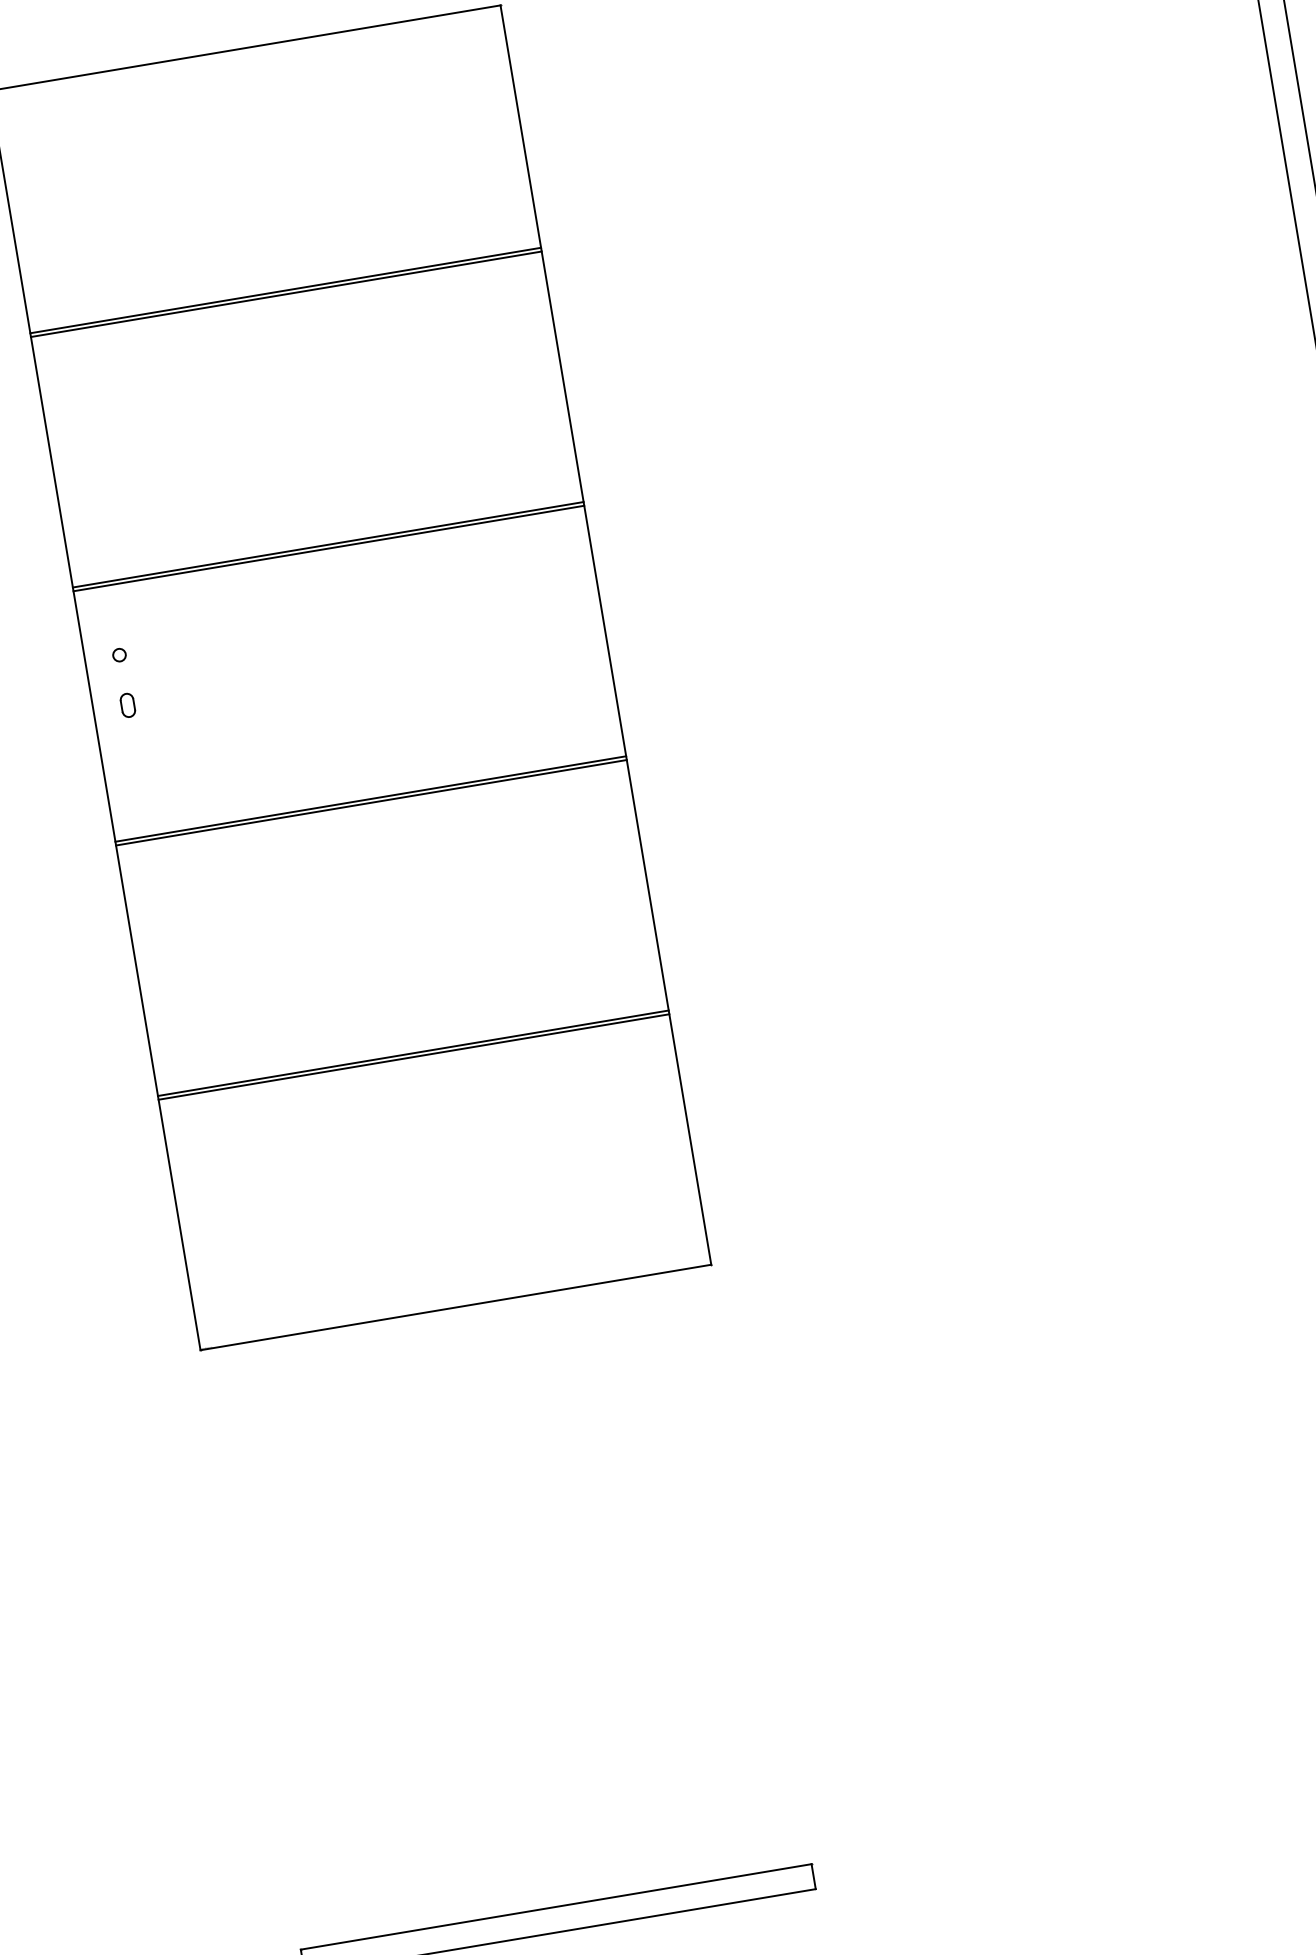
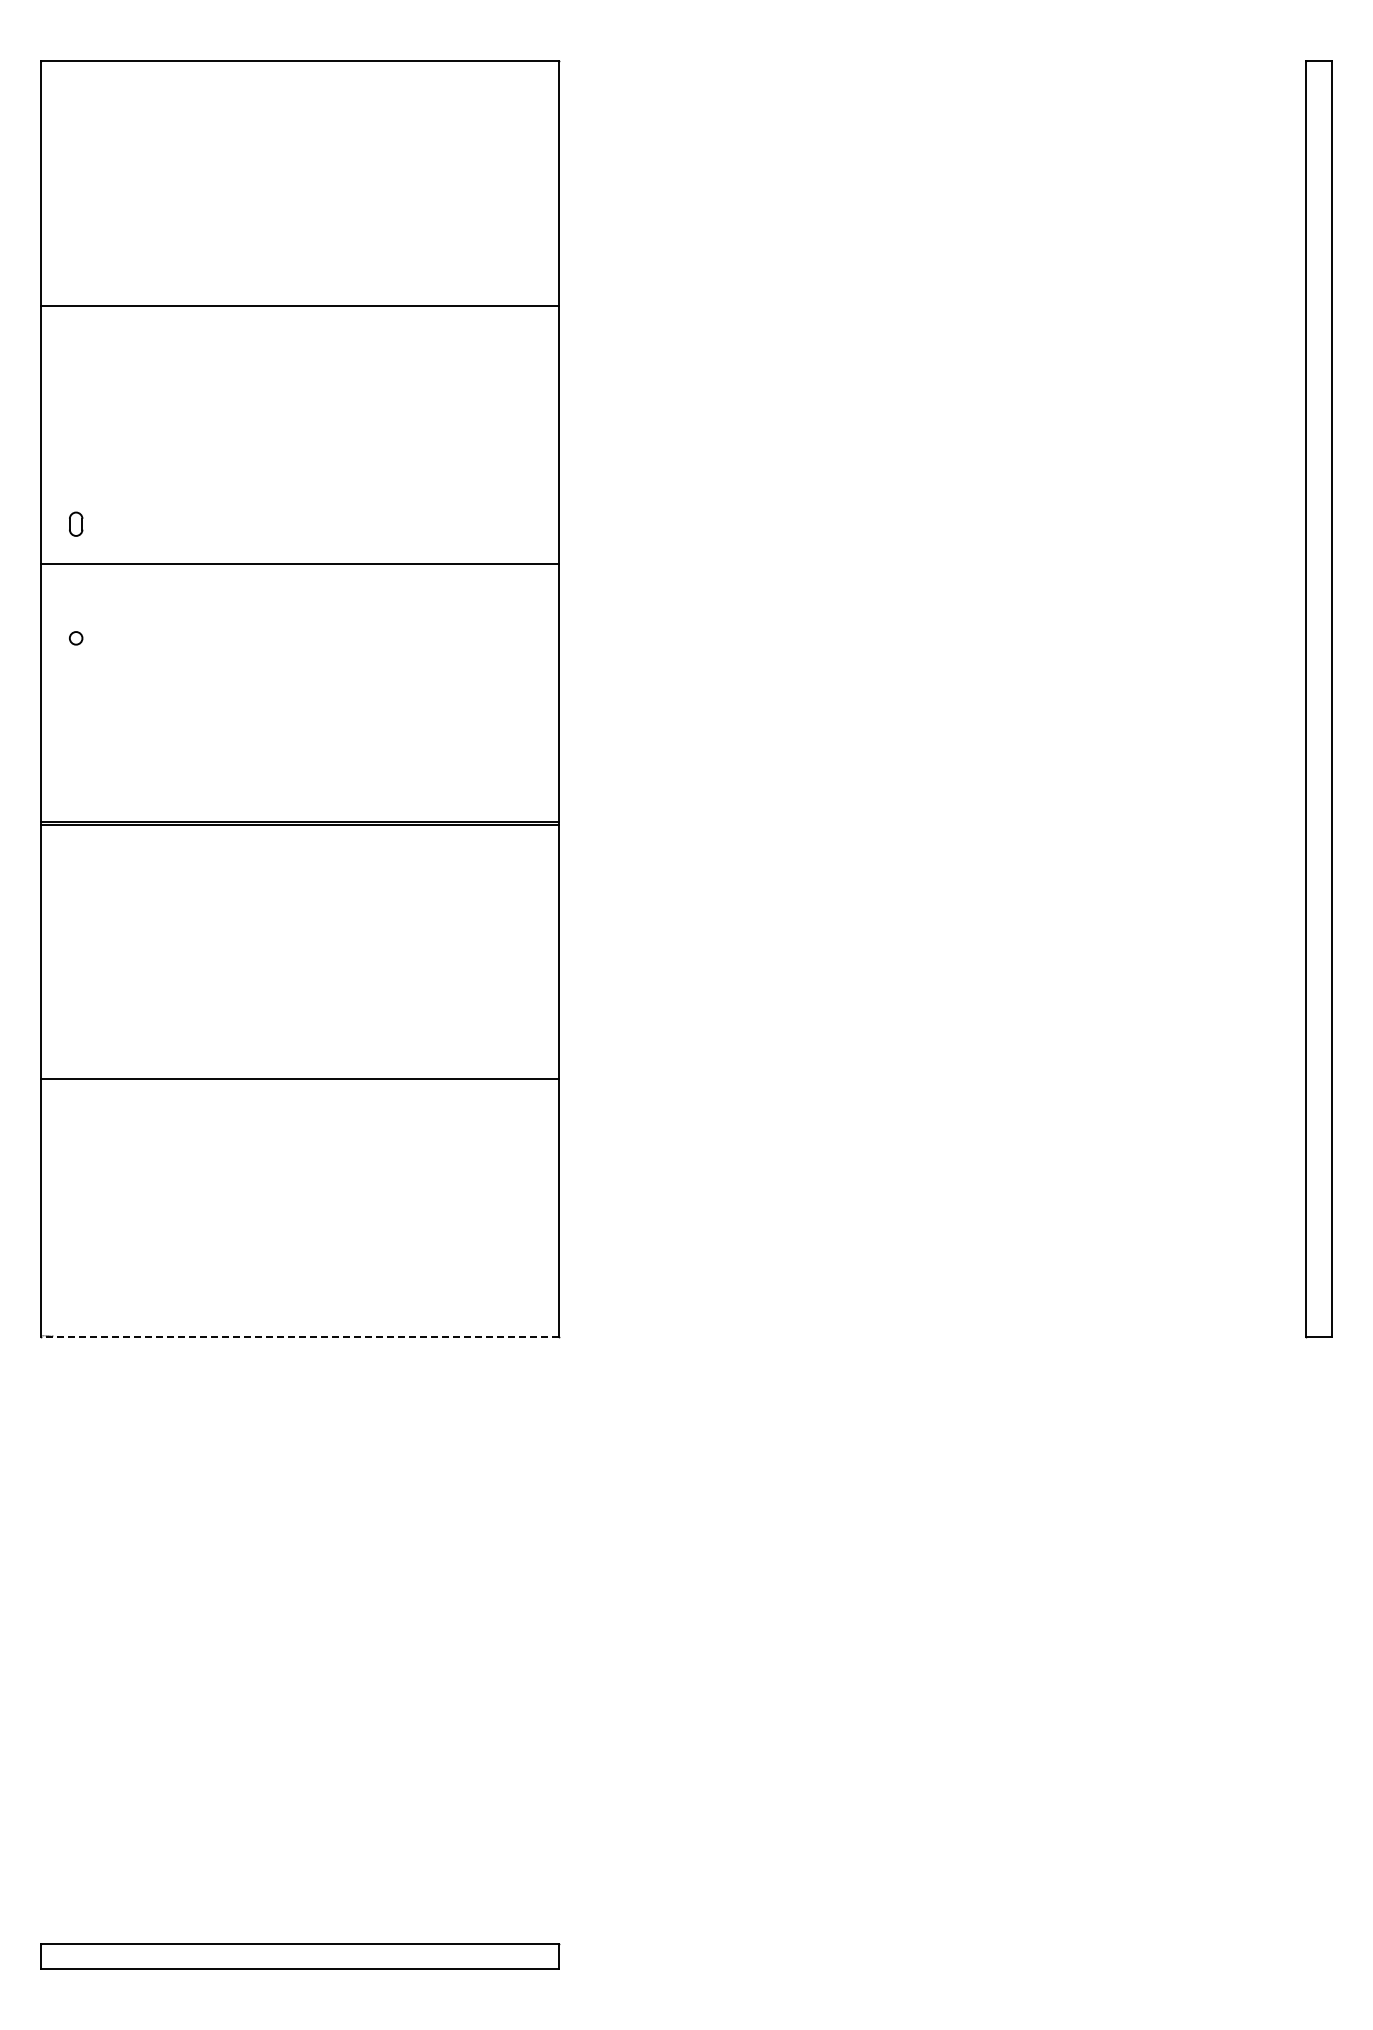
line: (285, 294) -> (299, 310), removed
line: (328, 548) -> (299, 567), removed
part: (128, 704) -> (76, 523), moved
line: (413, 1056) -> (299, 1082), removed
line: (456, 1307) -> (300, 1336), solid -> dashed

